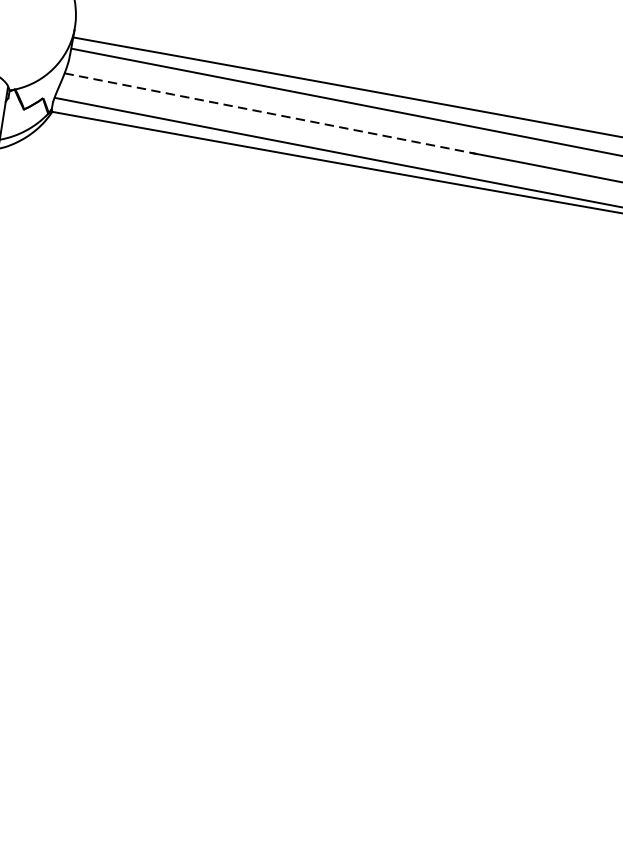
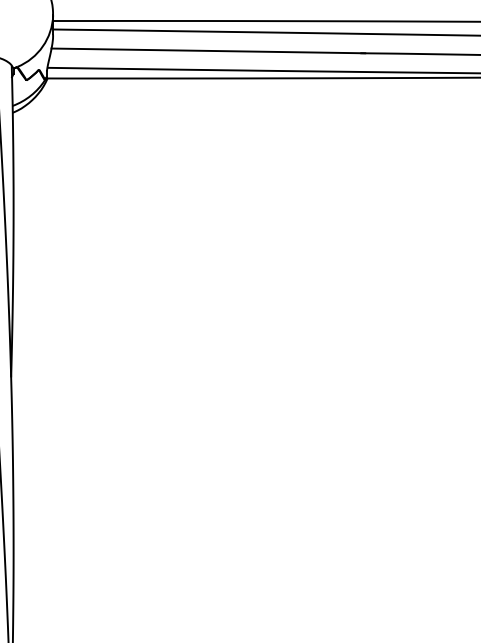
line: (270, 113) -> (208, 50), dashed -> solid

